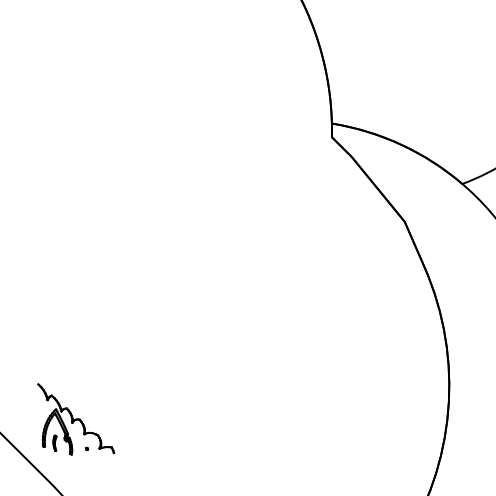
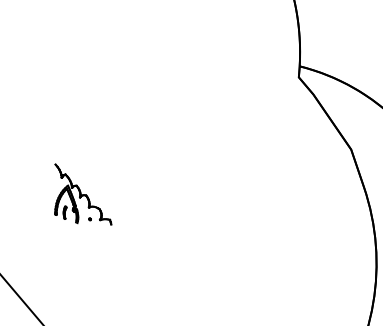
part: (76, 419) -> (83, 195), moved

